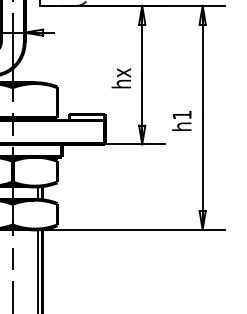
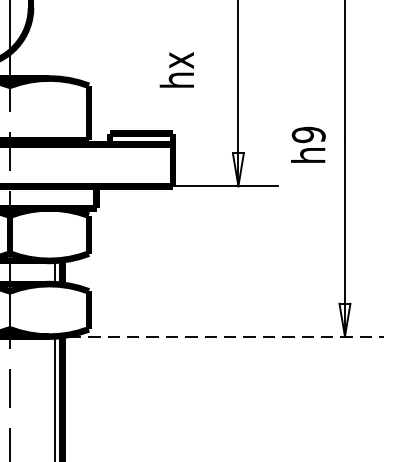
text: (120, 78) -> (175, 70), moved
text: (181, 114) -> (307, 133), h1 -> h9
line: (130, 229) -> (217, 336), solid -> dashed

